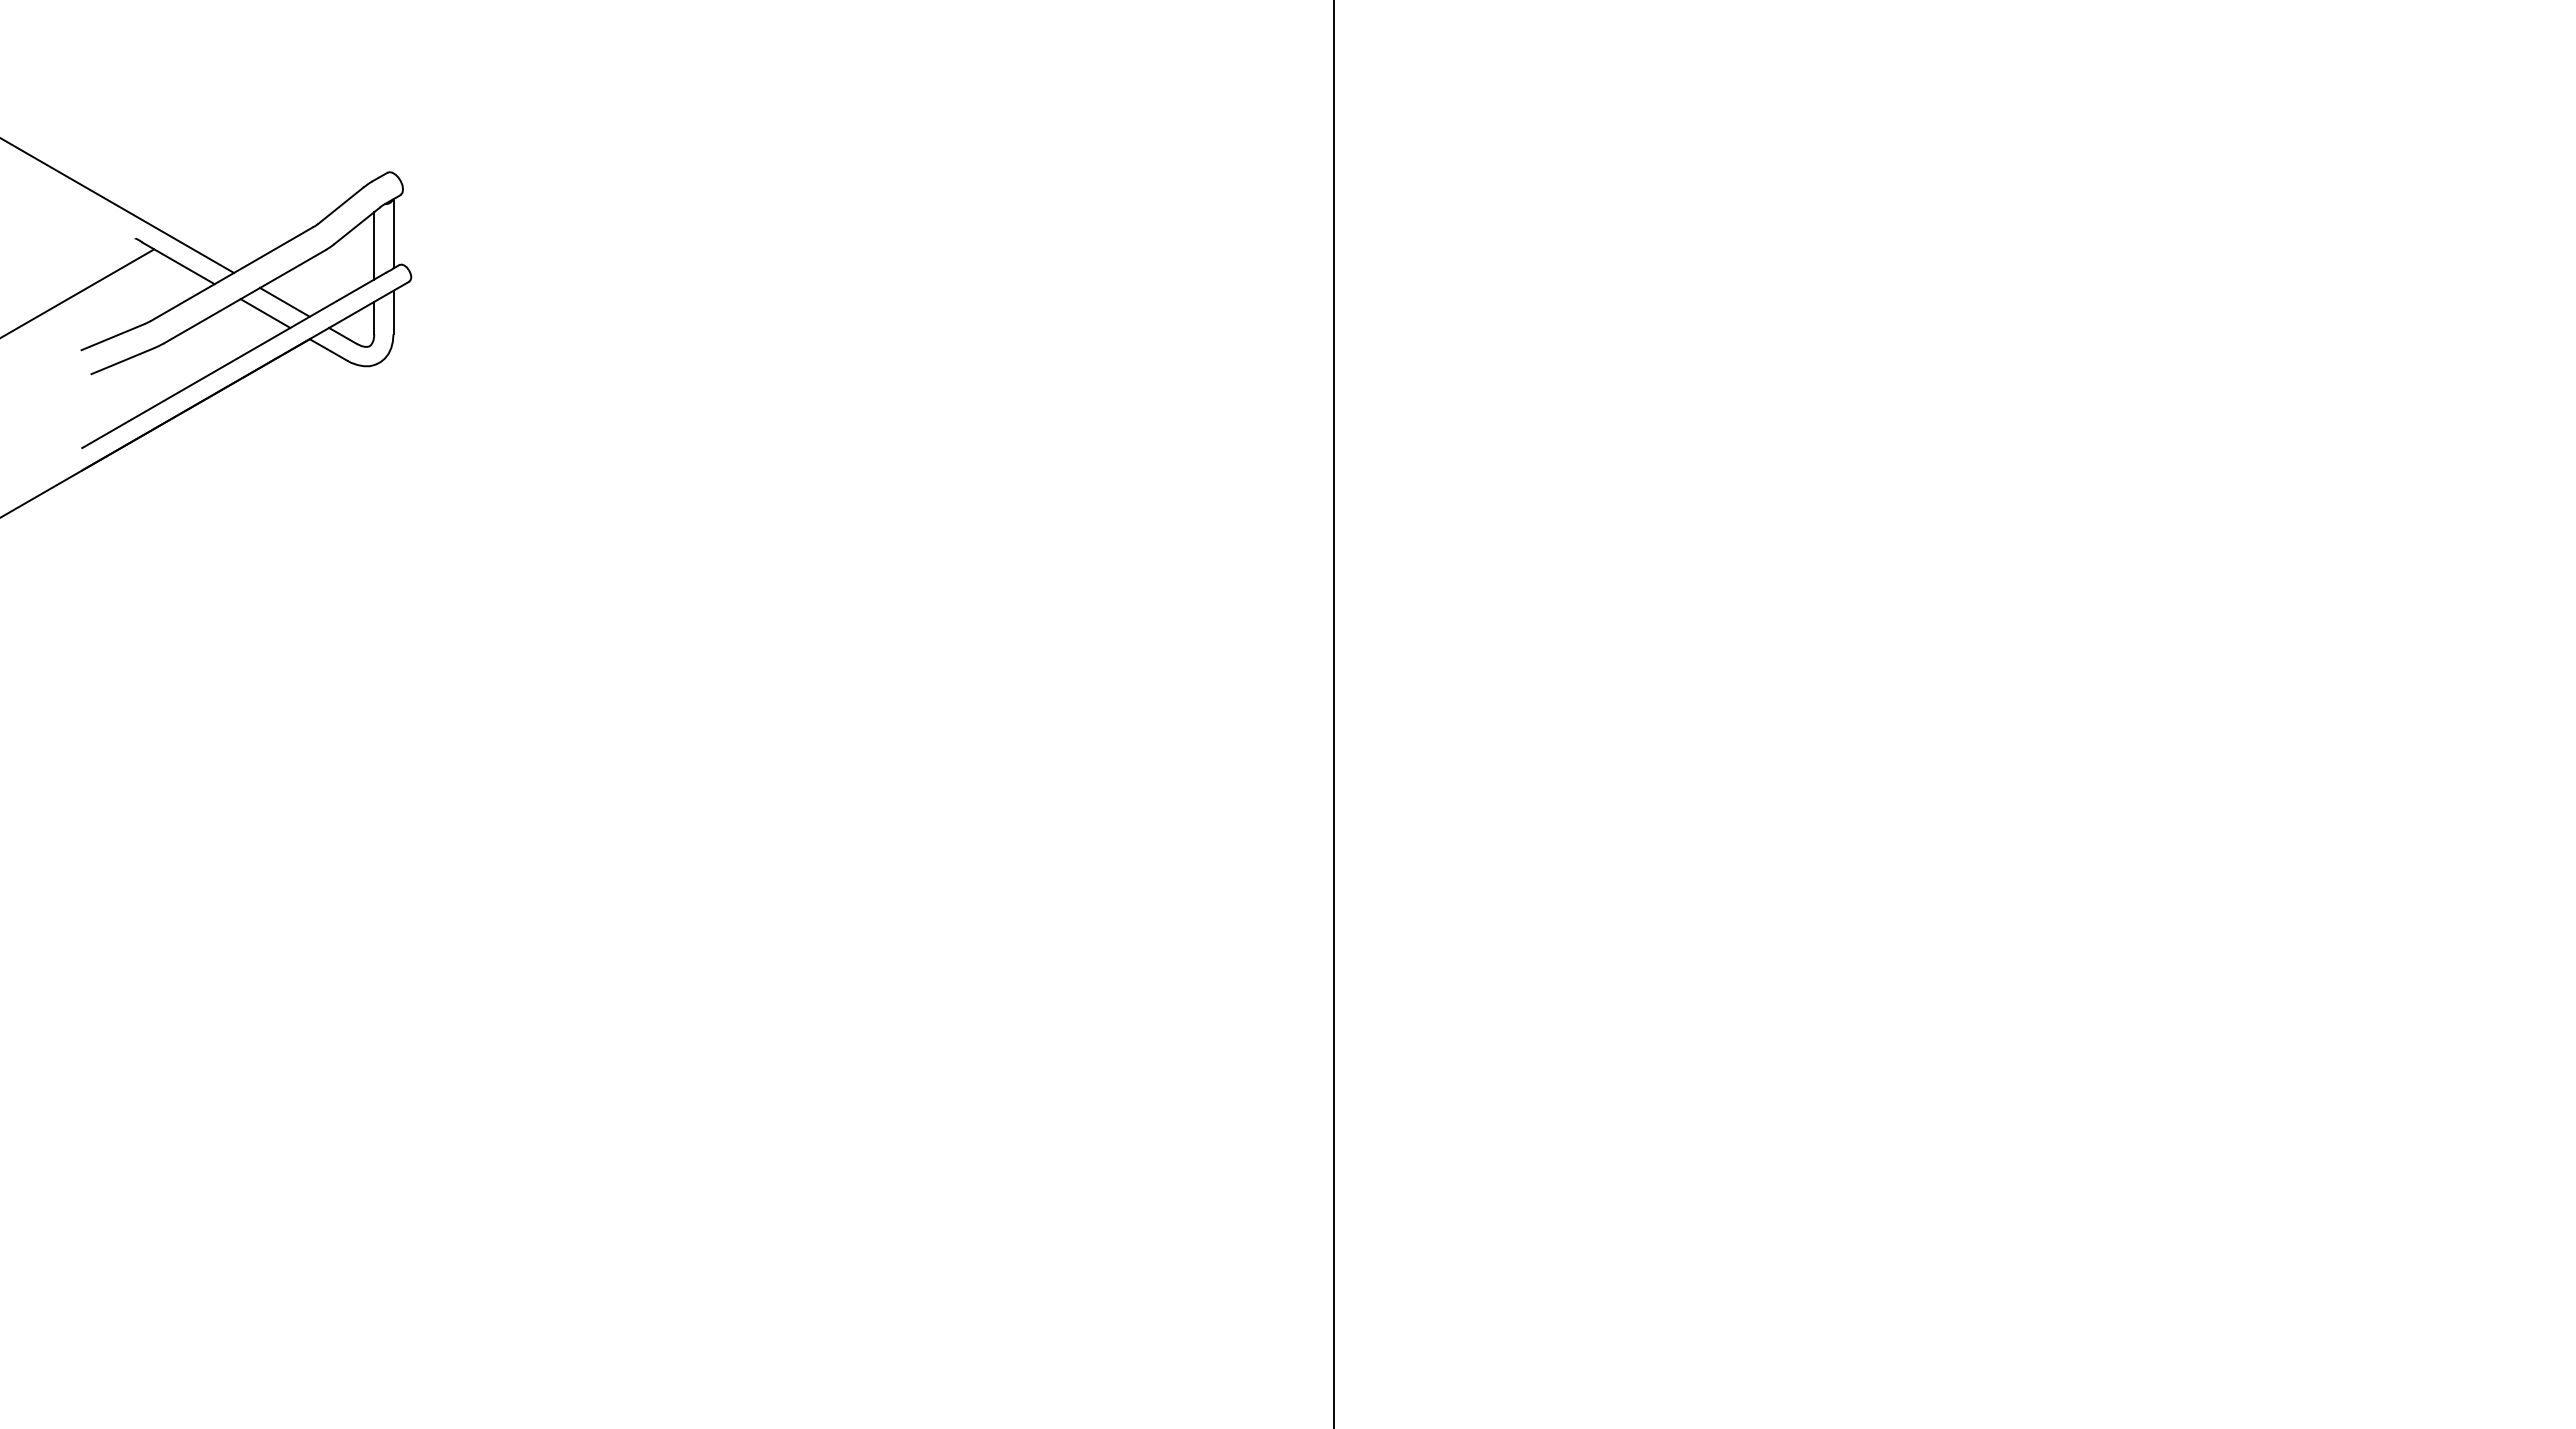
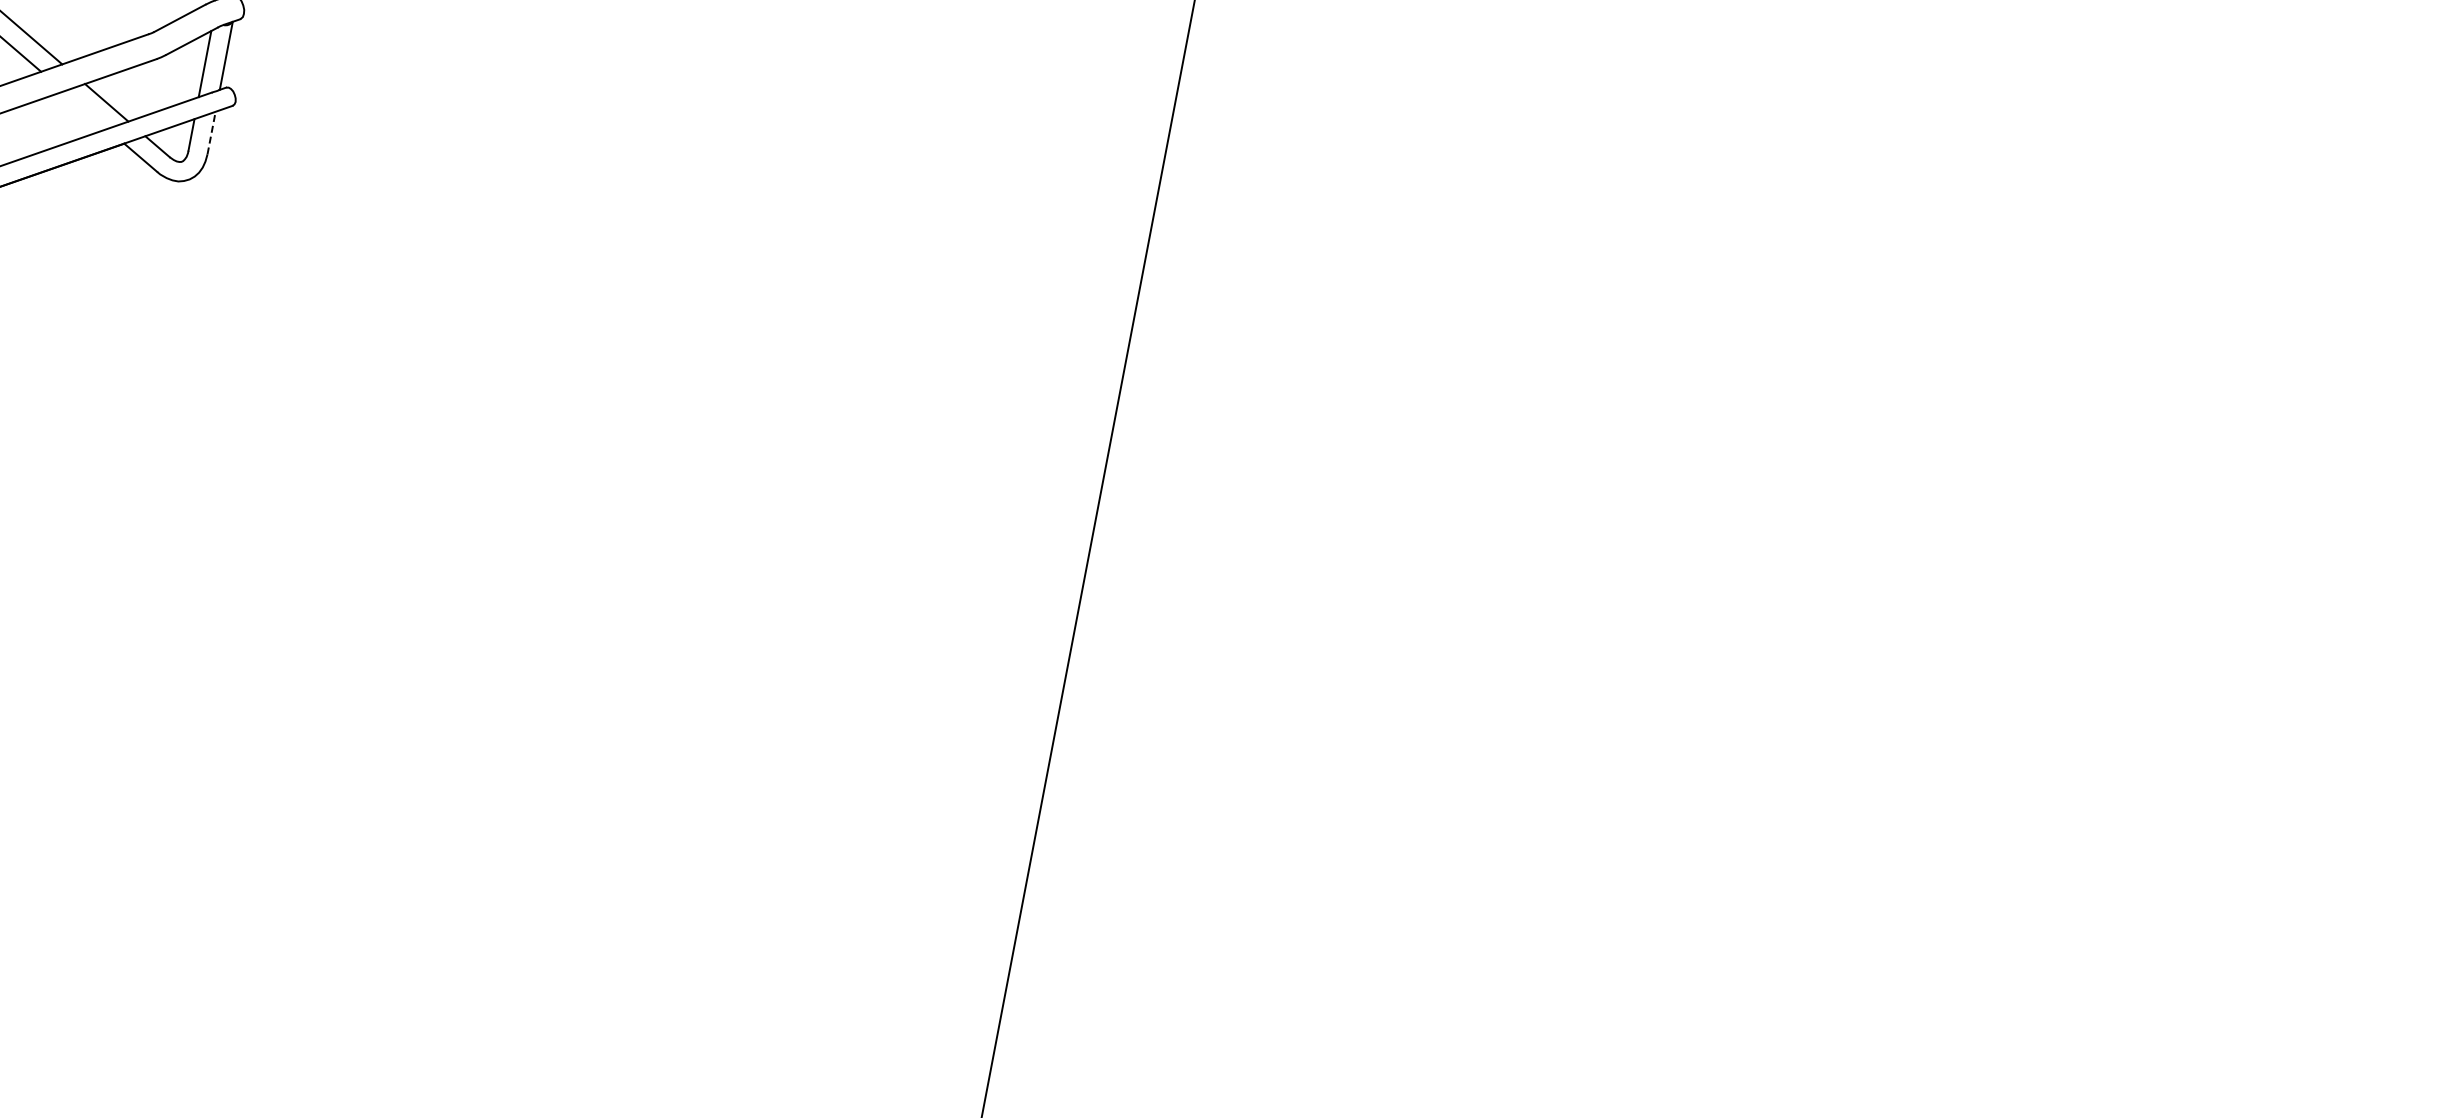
line: (393, 312) -> (211, 133), solid -> dashed
line: (265, 313) -> (85, 110), removed

